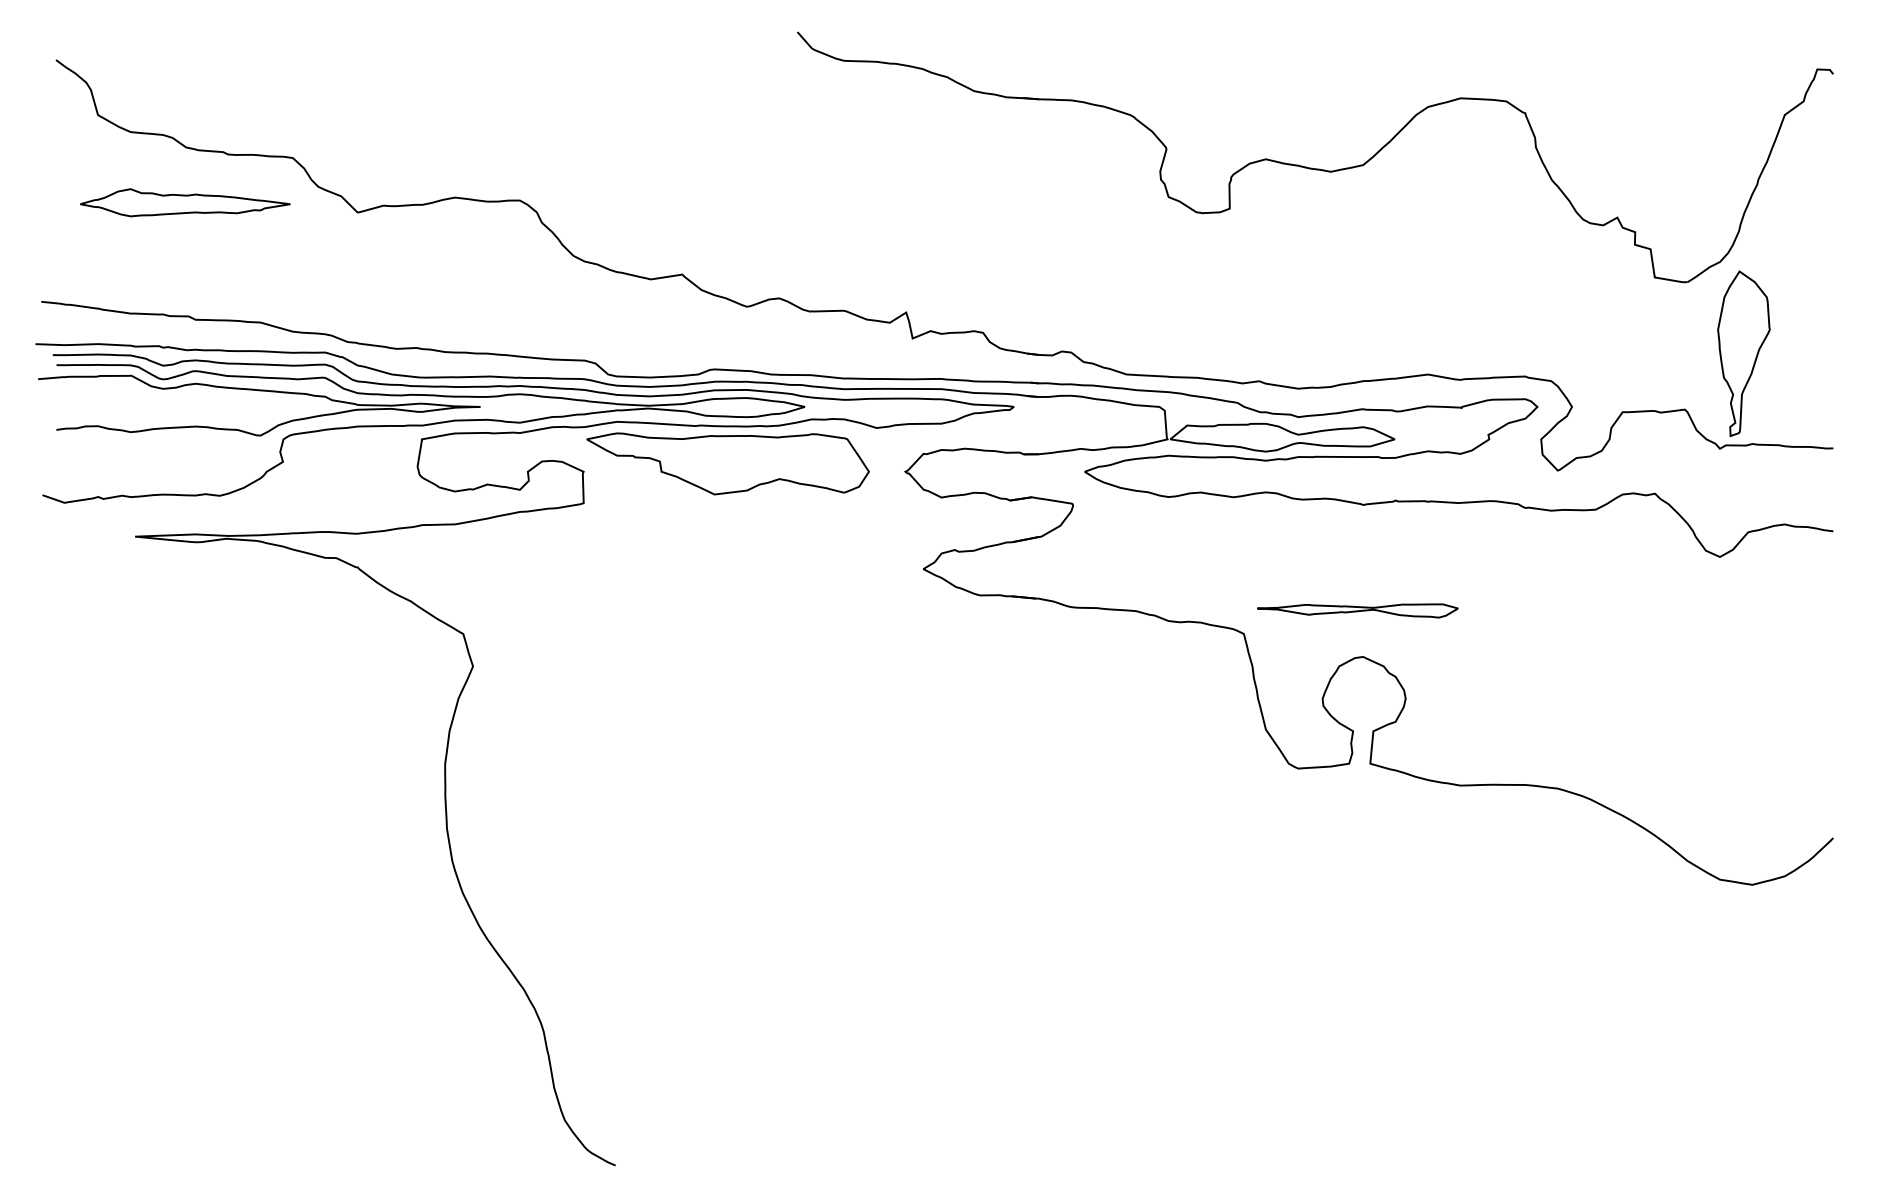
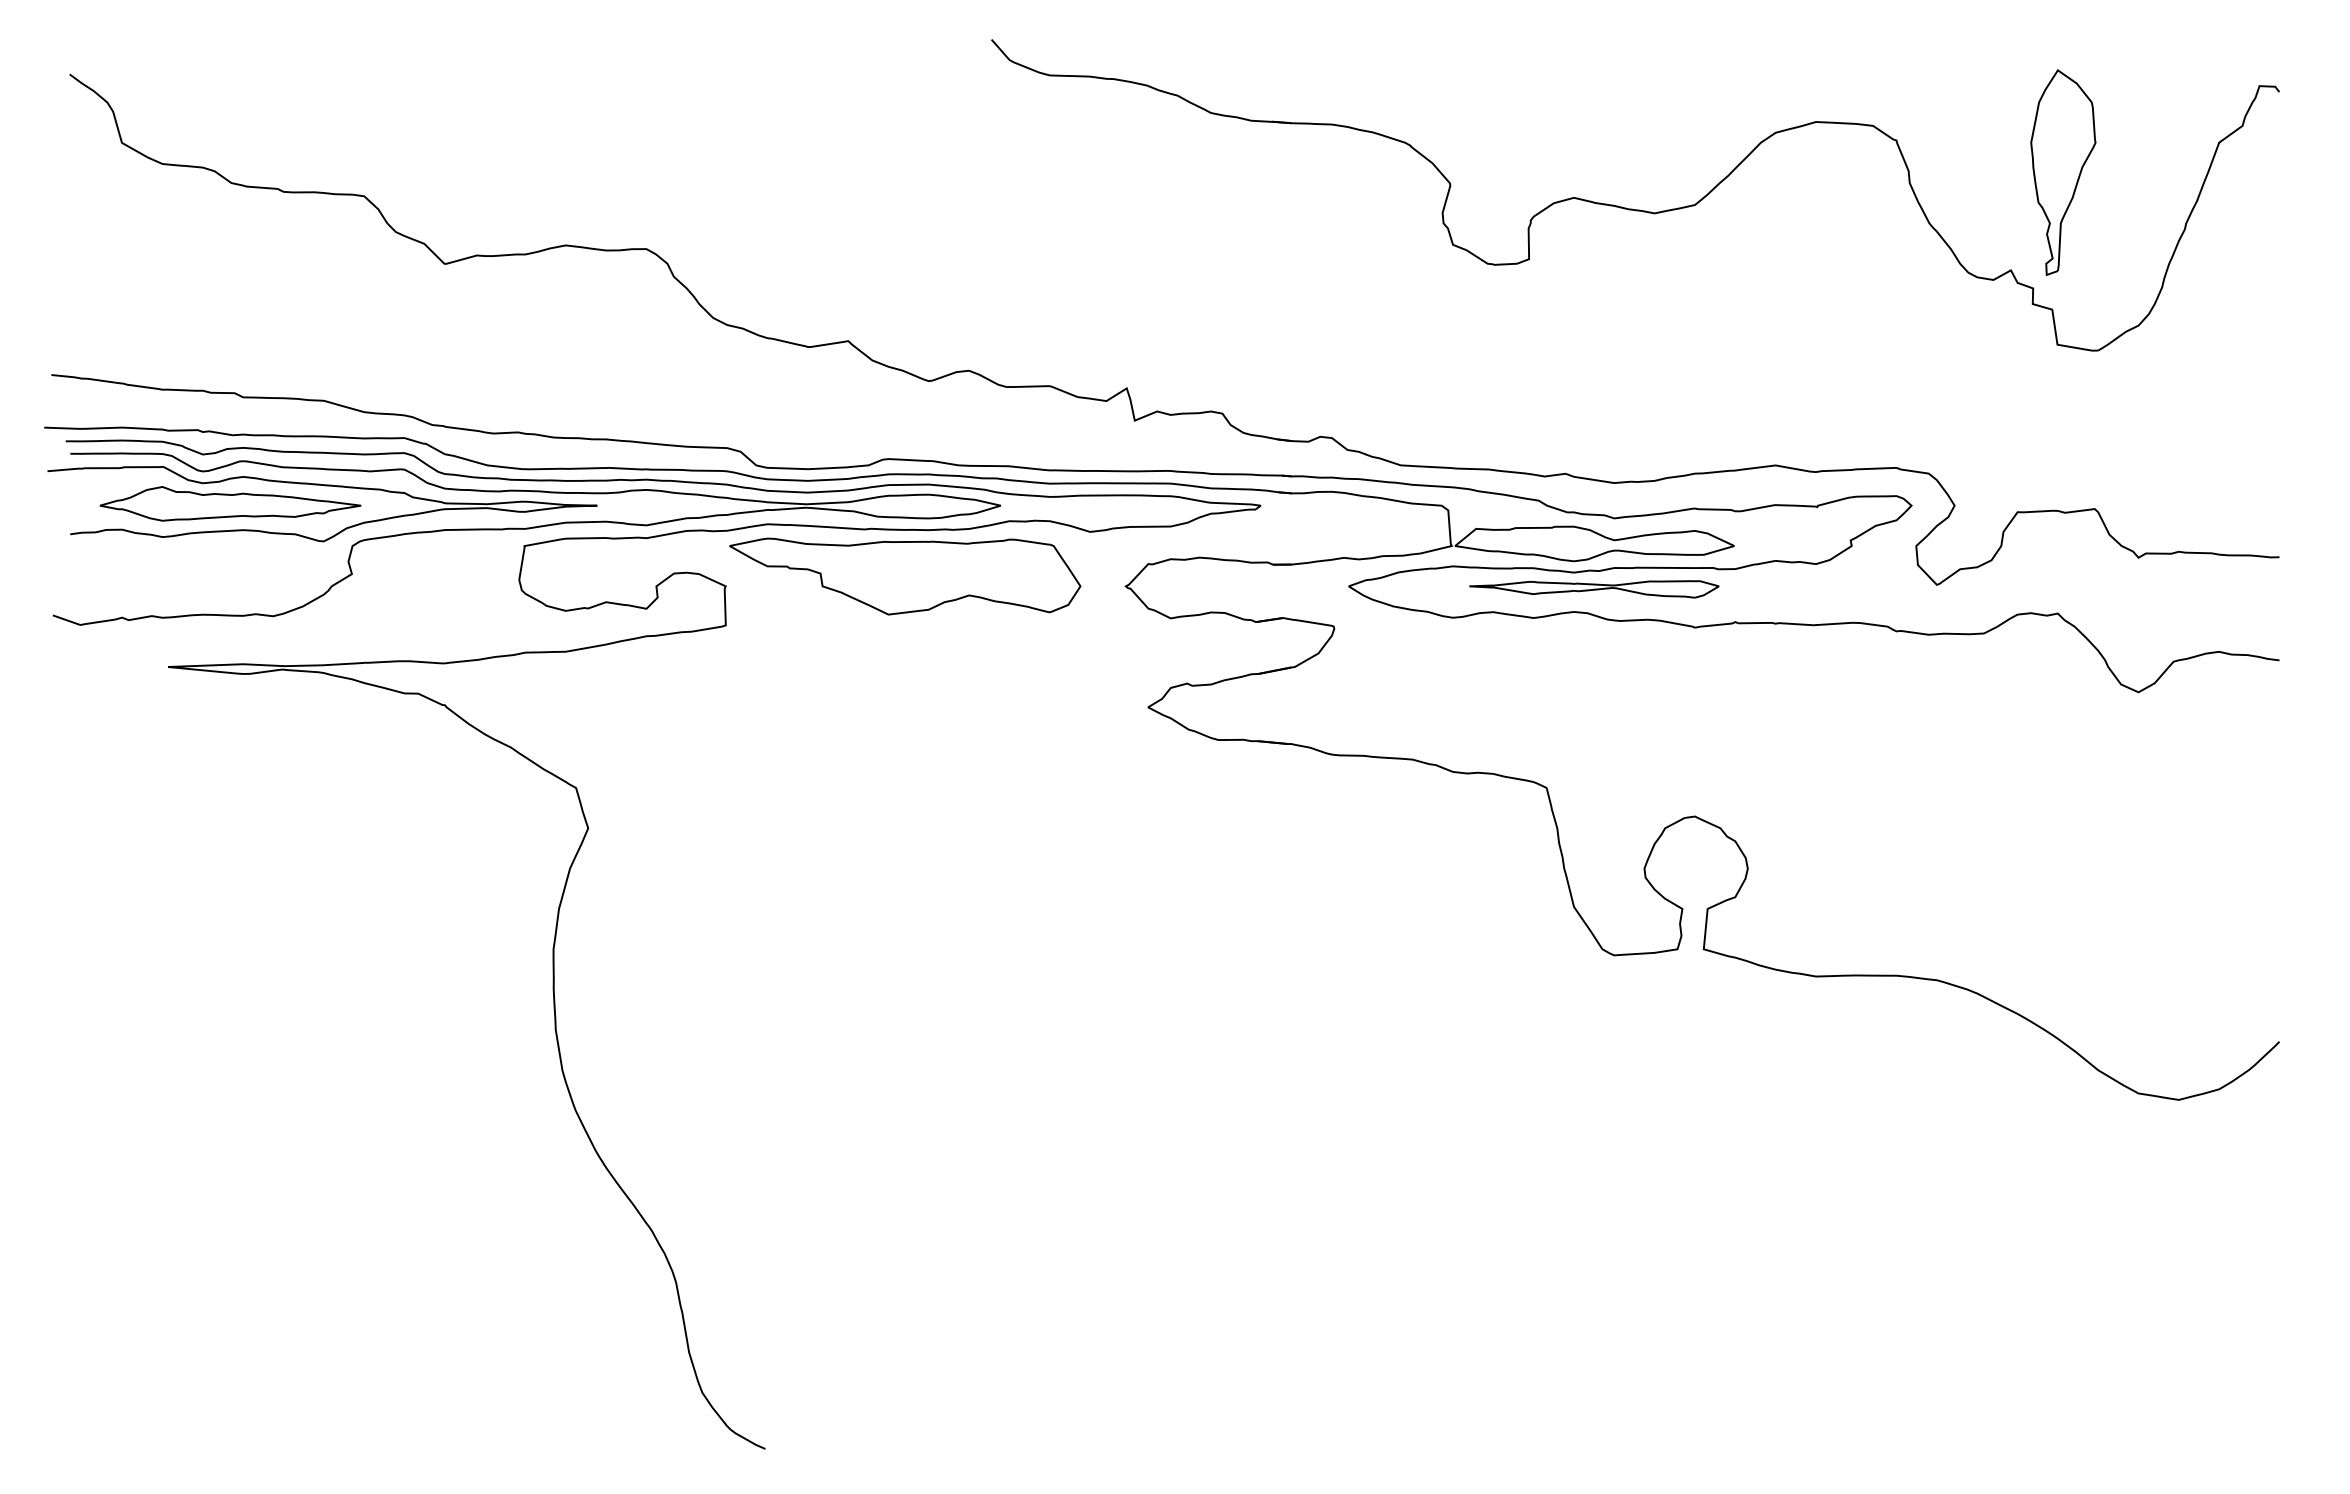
part: (185, 202) -> (230, 503), moved
part: (1744, 353) -> (2063, 172), moved
part: (1358, 611) -> (1594, 589), moved

